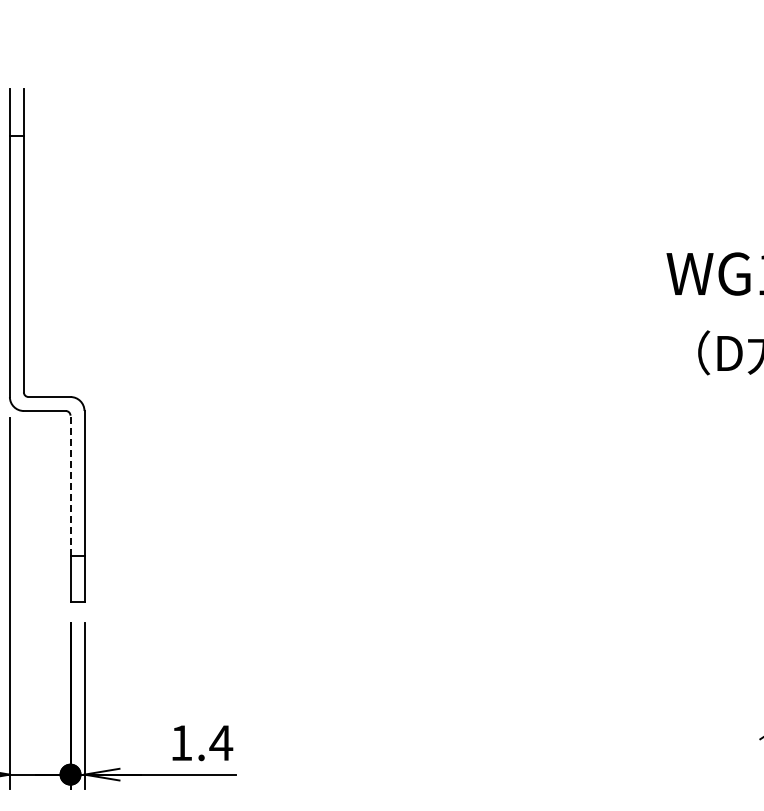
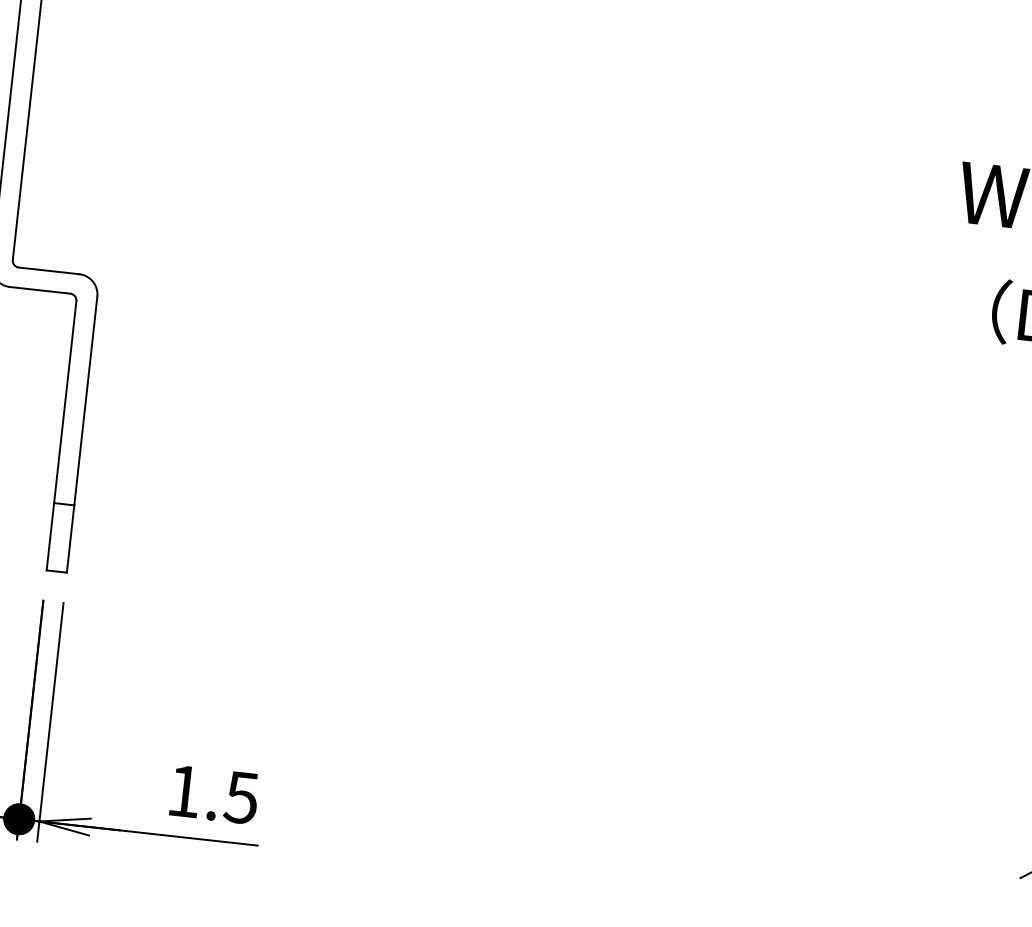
line: (70, 485) -> (65, 401), dashed -> solid
text: (221, 743) -> (242, 798), 1.4 -> 1.5

